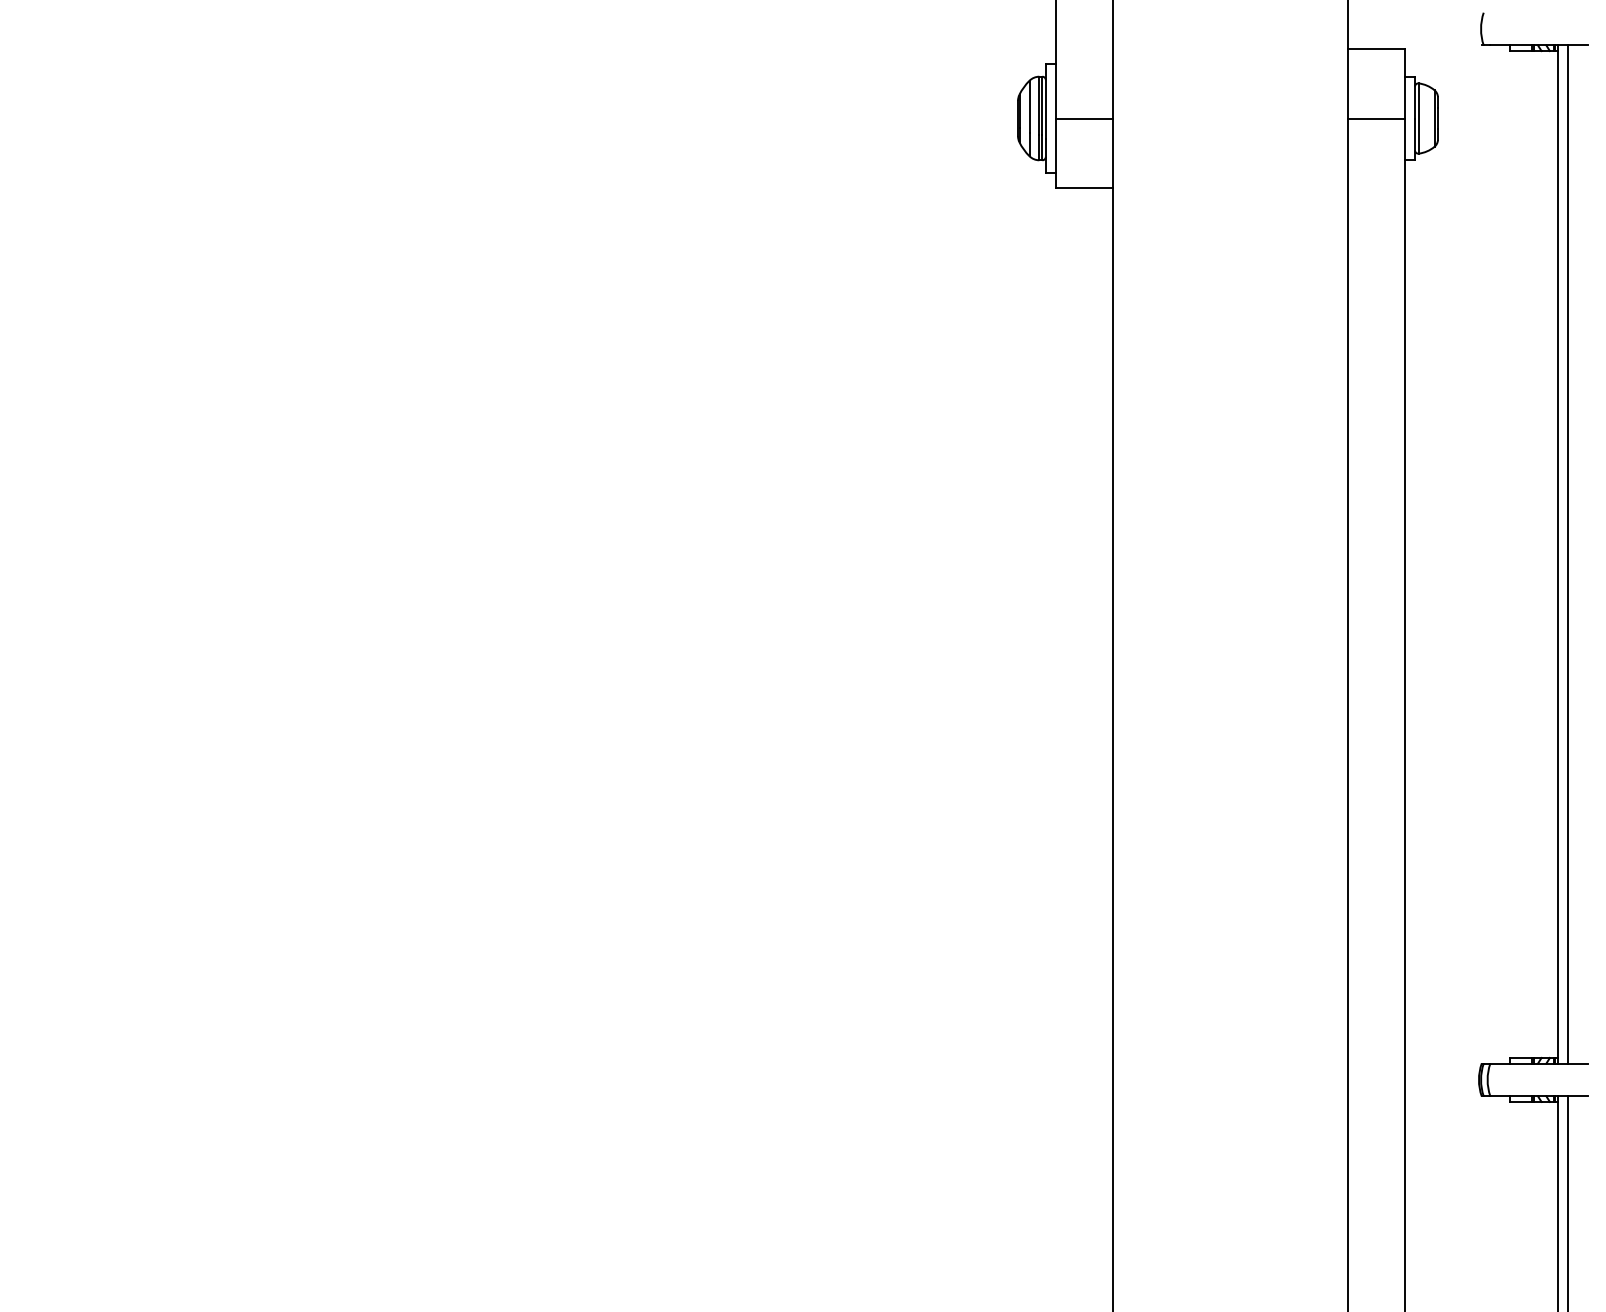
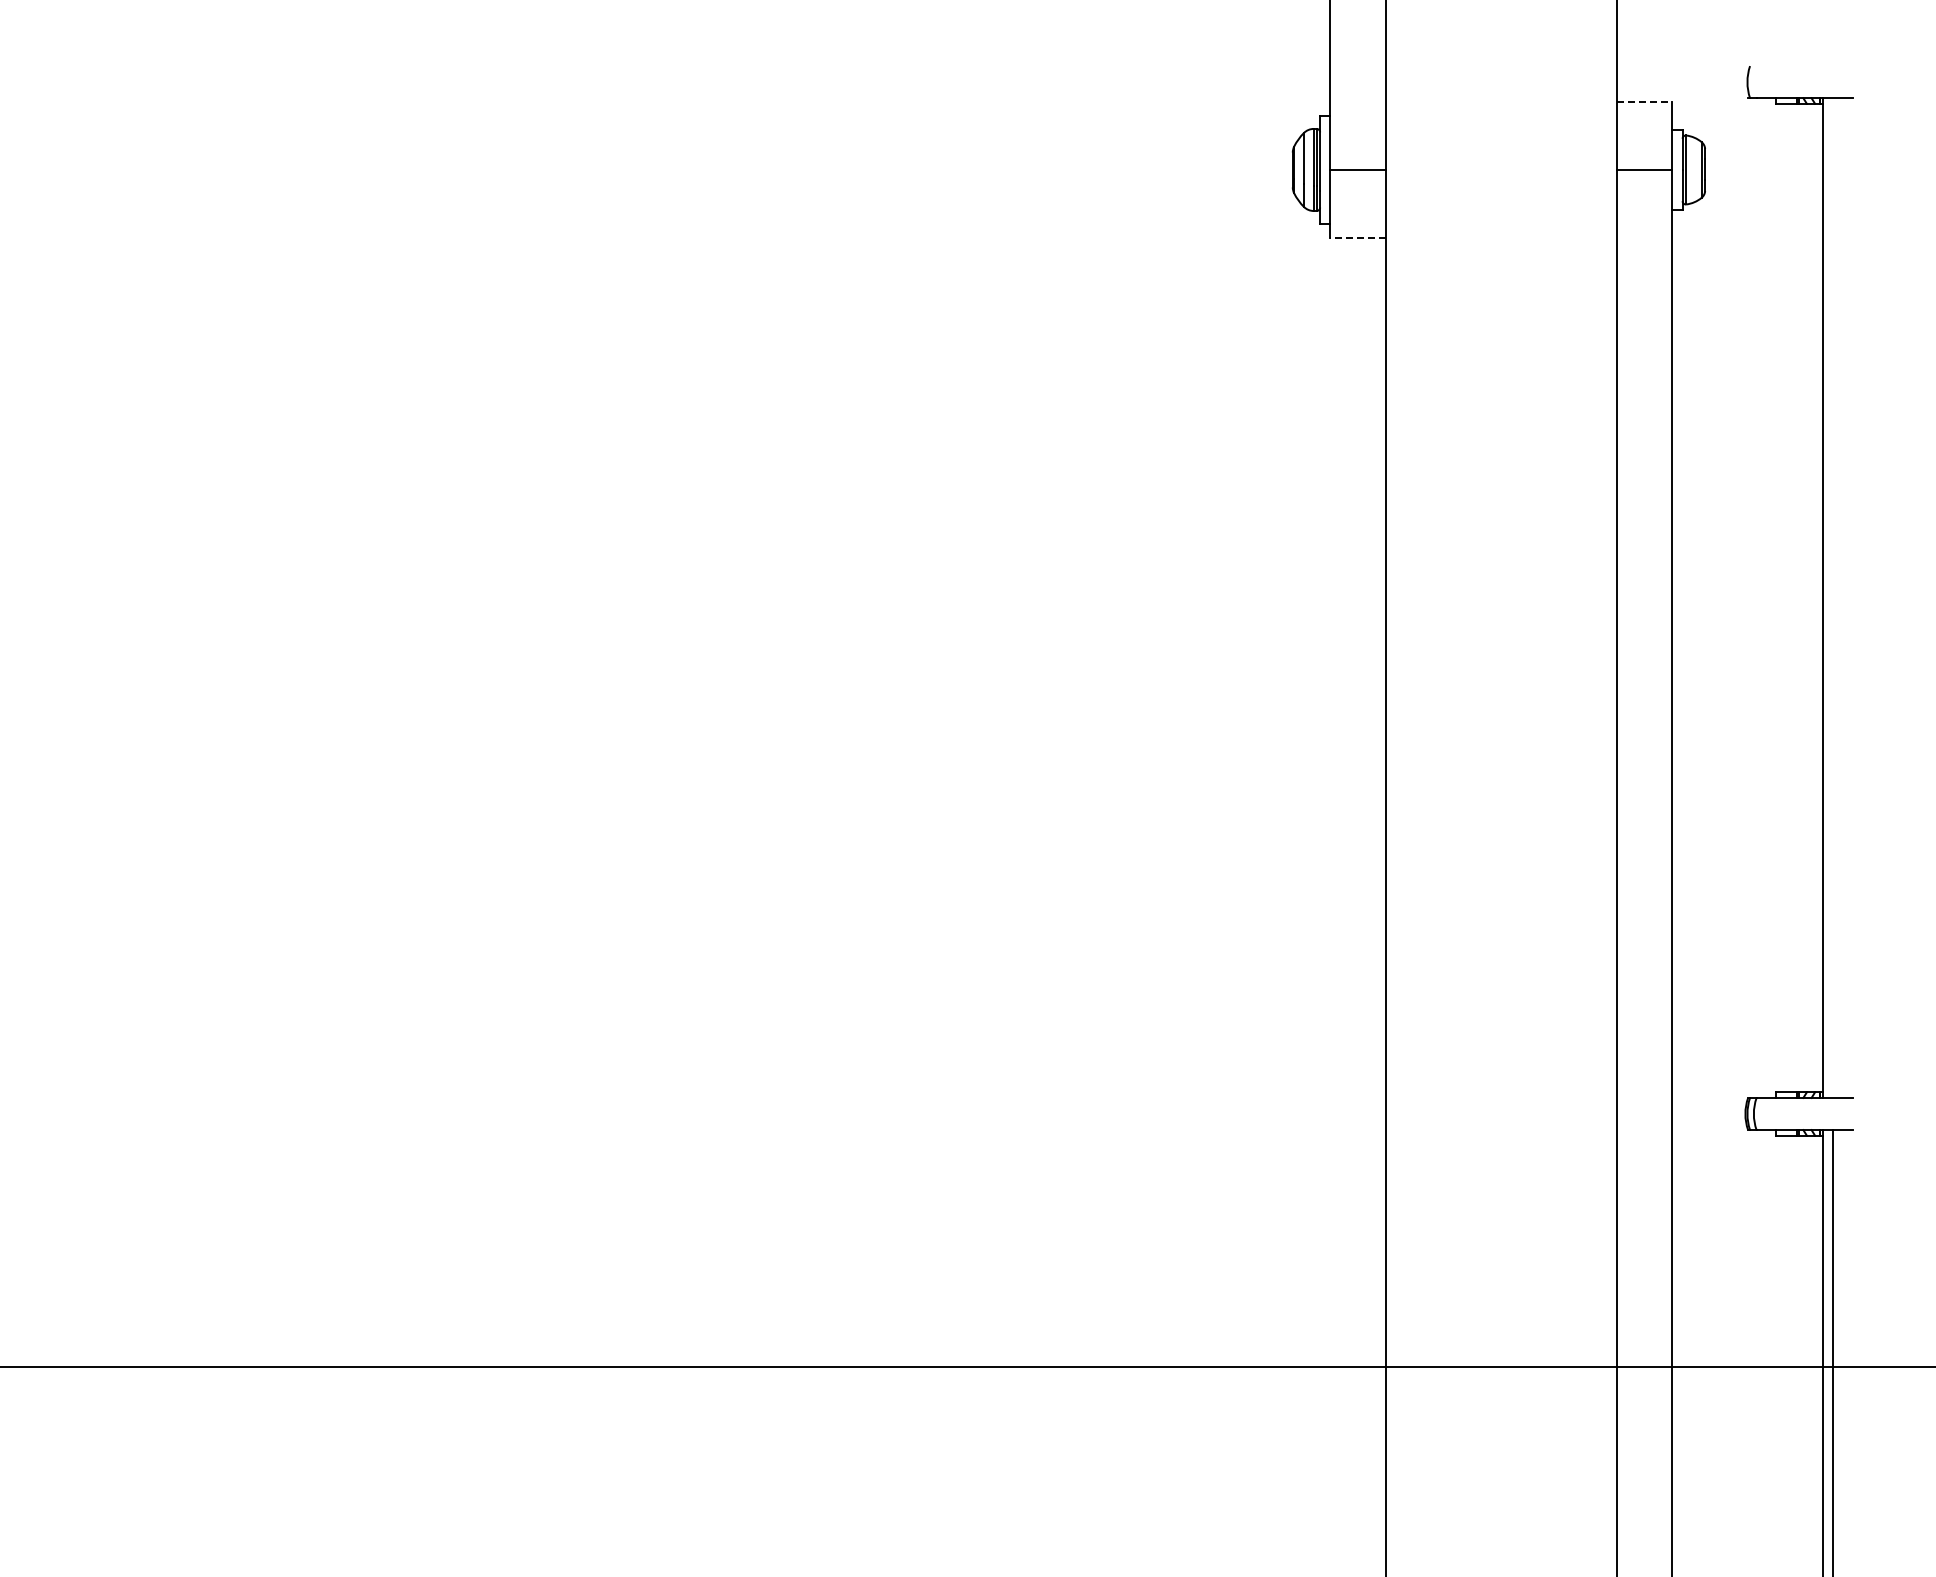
line: (1376, 48) -> (1644, 101), solid -> dashed
line: (1084, 188) -> (1358, 238), solid -> dashed
line: (1567, 553) -> (1832, 597), removed

